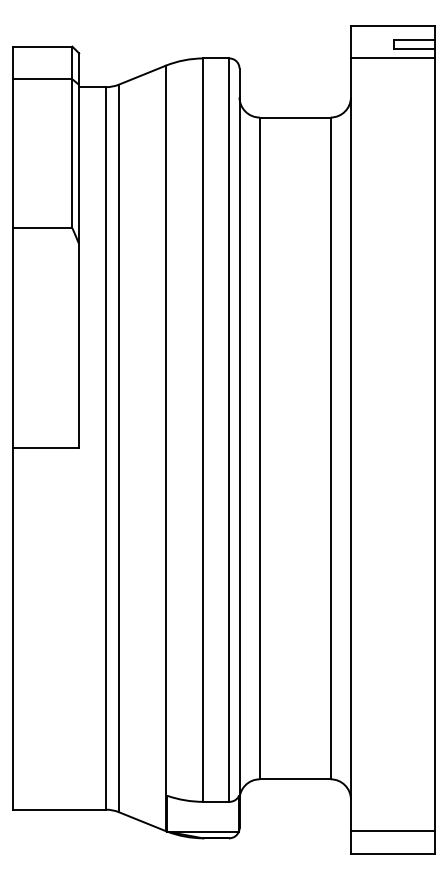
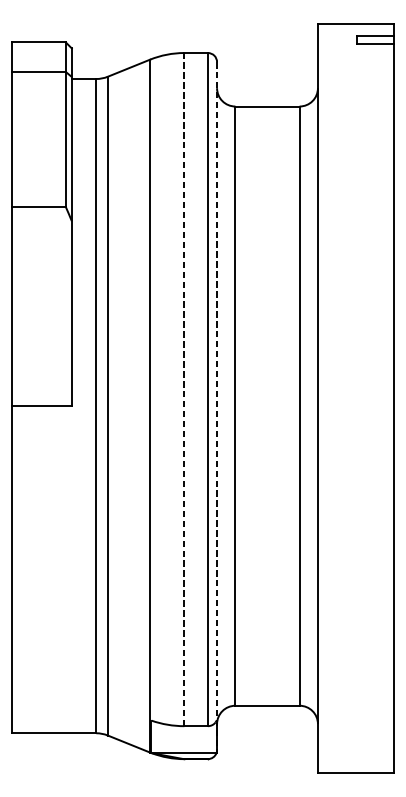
line: (392, 58) -> (355, 53), removed
line: (203, 430) -> (184, 389), solid -> dashed
line: (239, 448) -> (217, 406), solid -> dashed
line: (392, 830) -> (355, 752), removed

